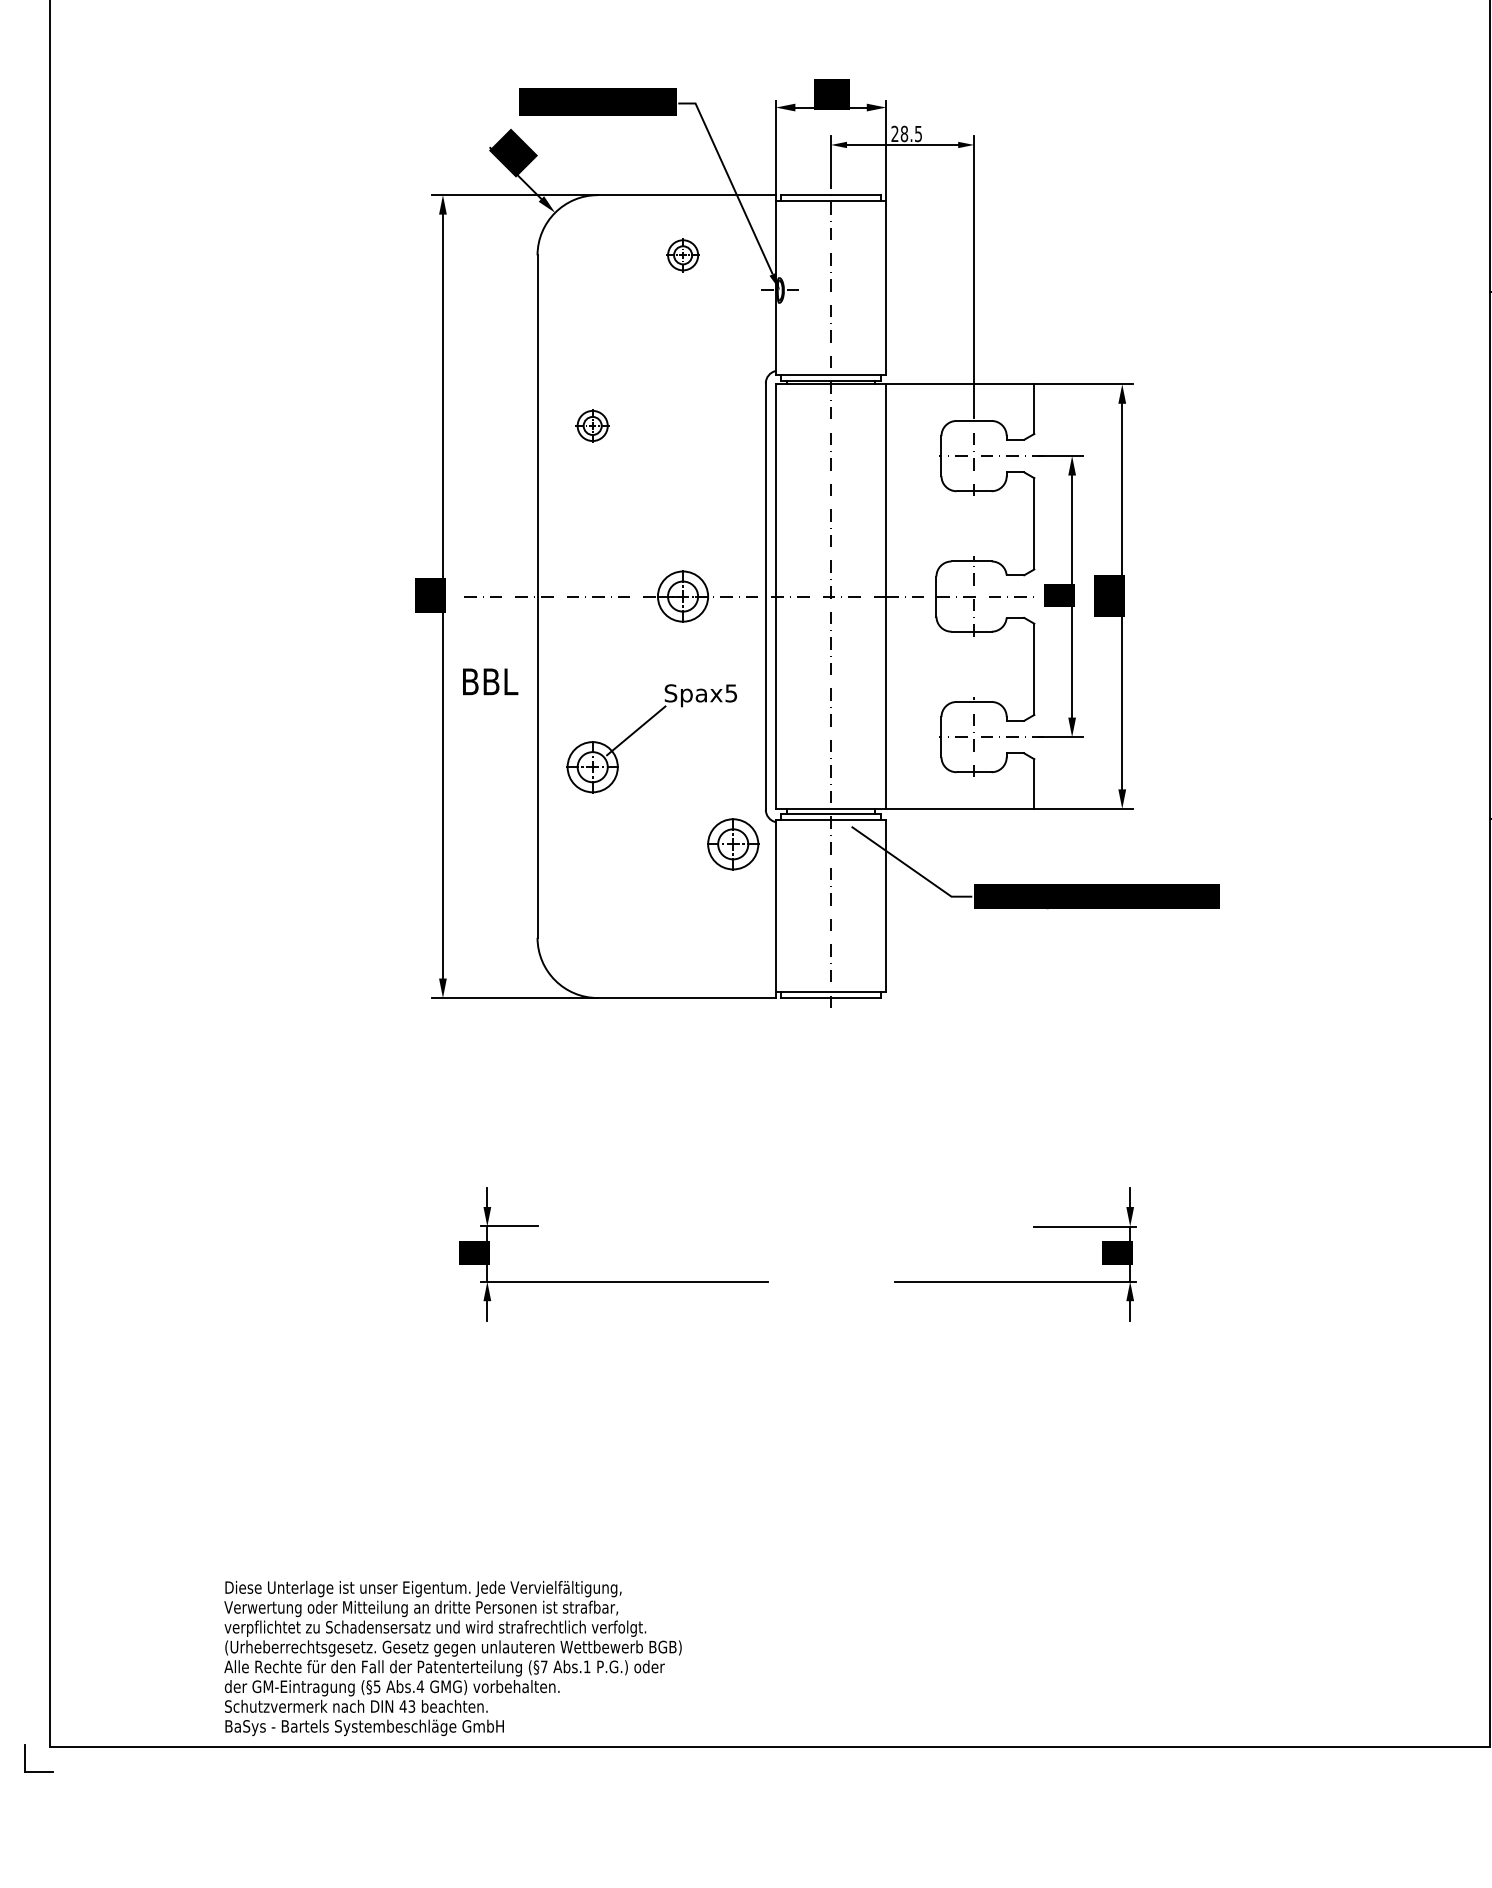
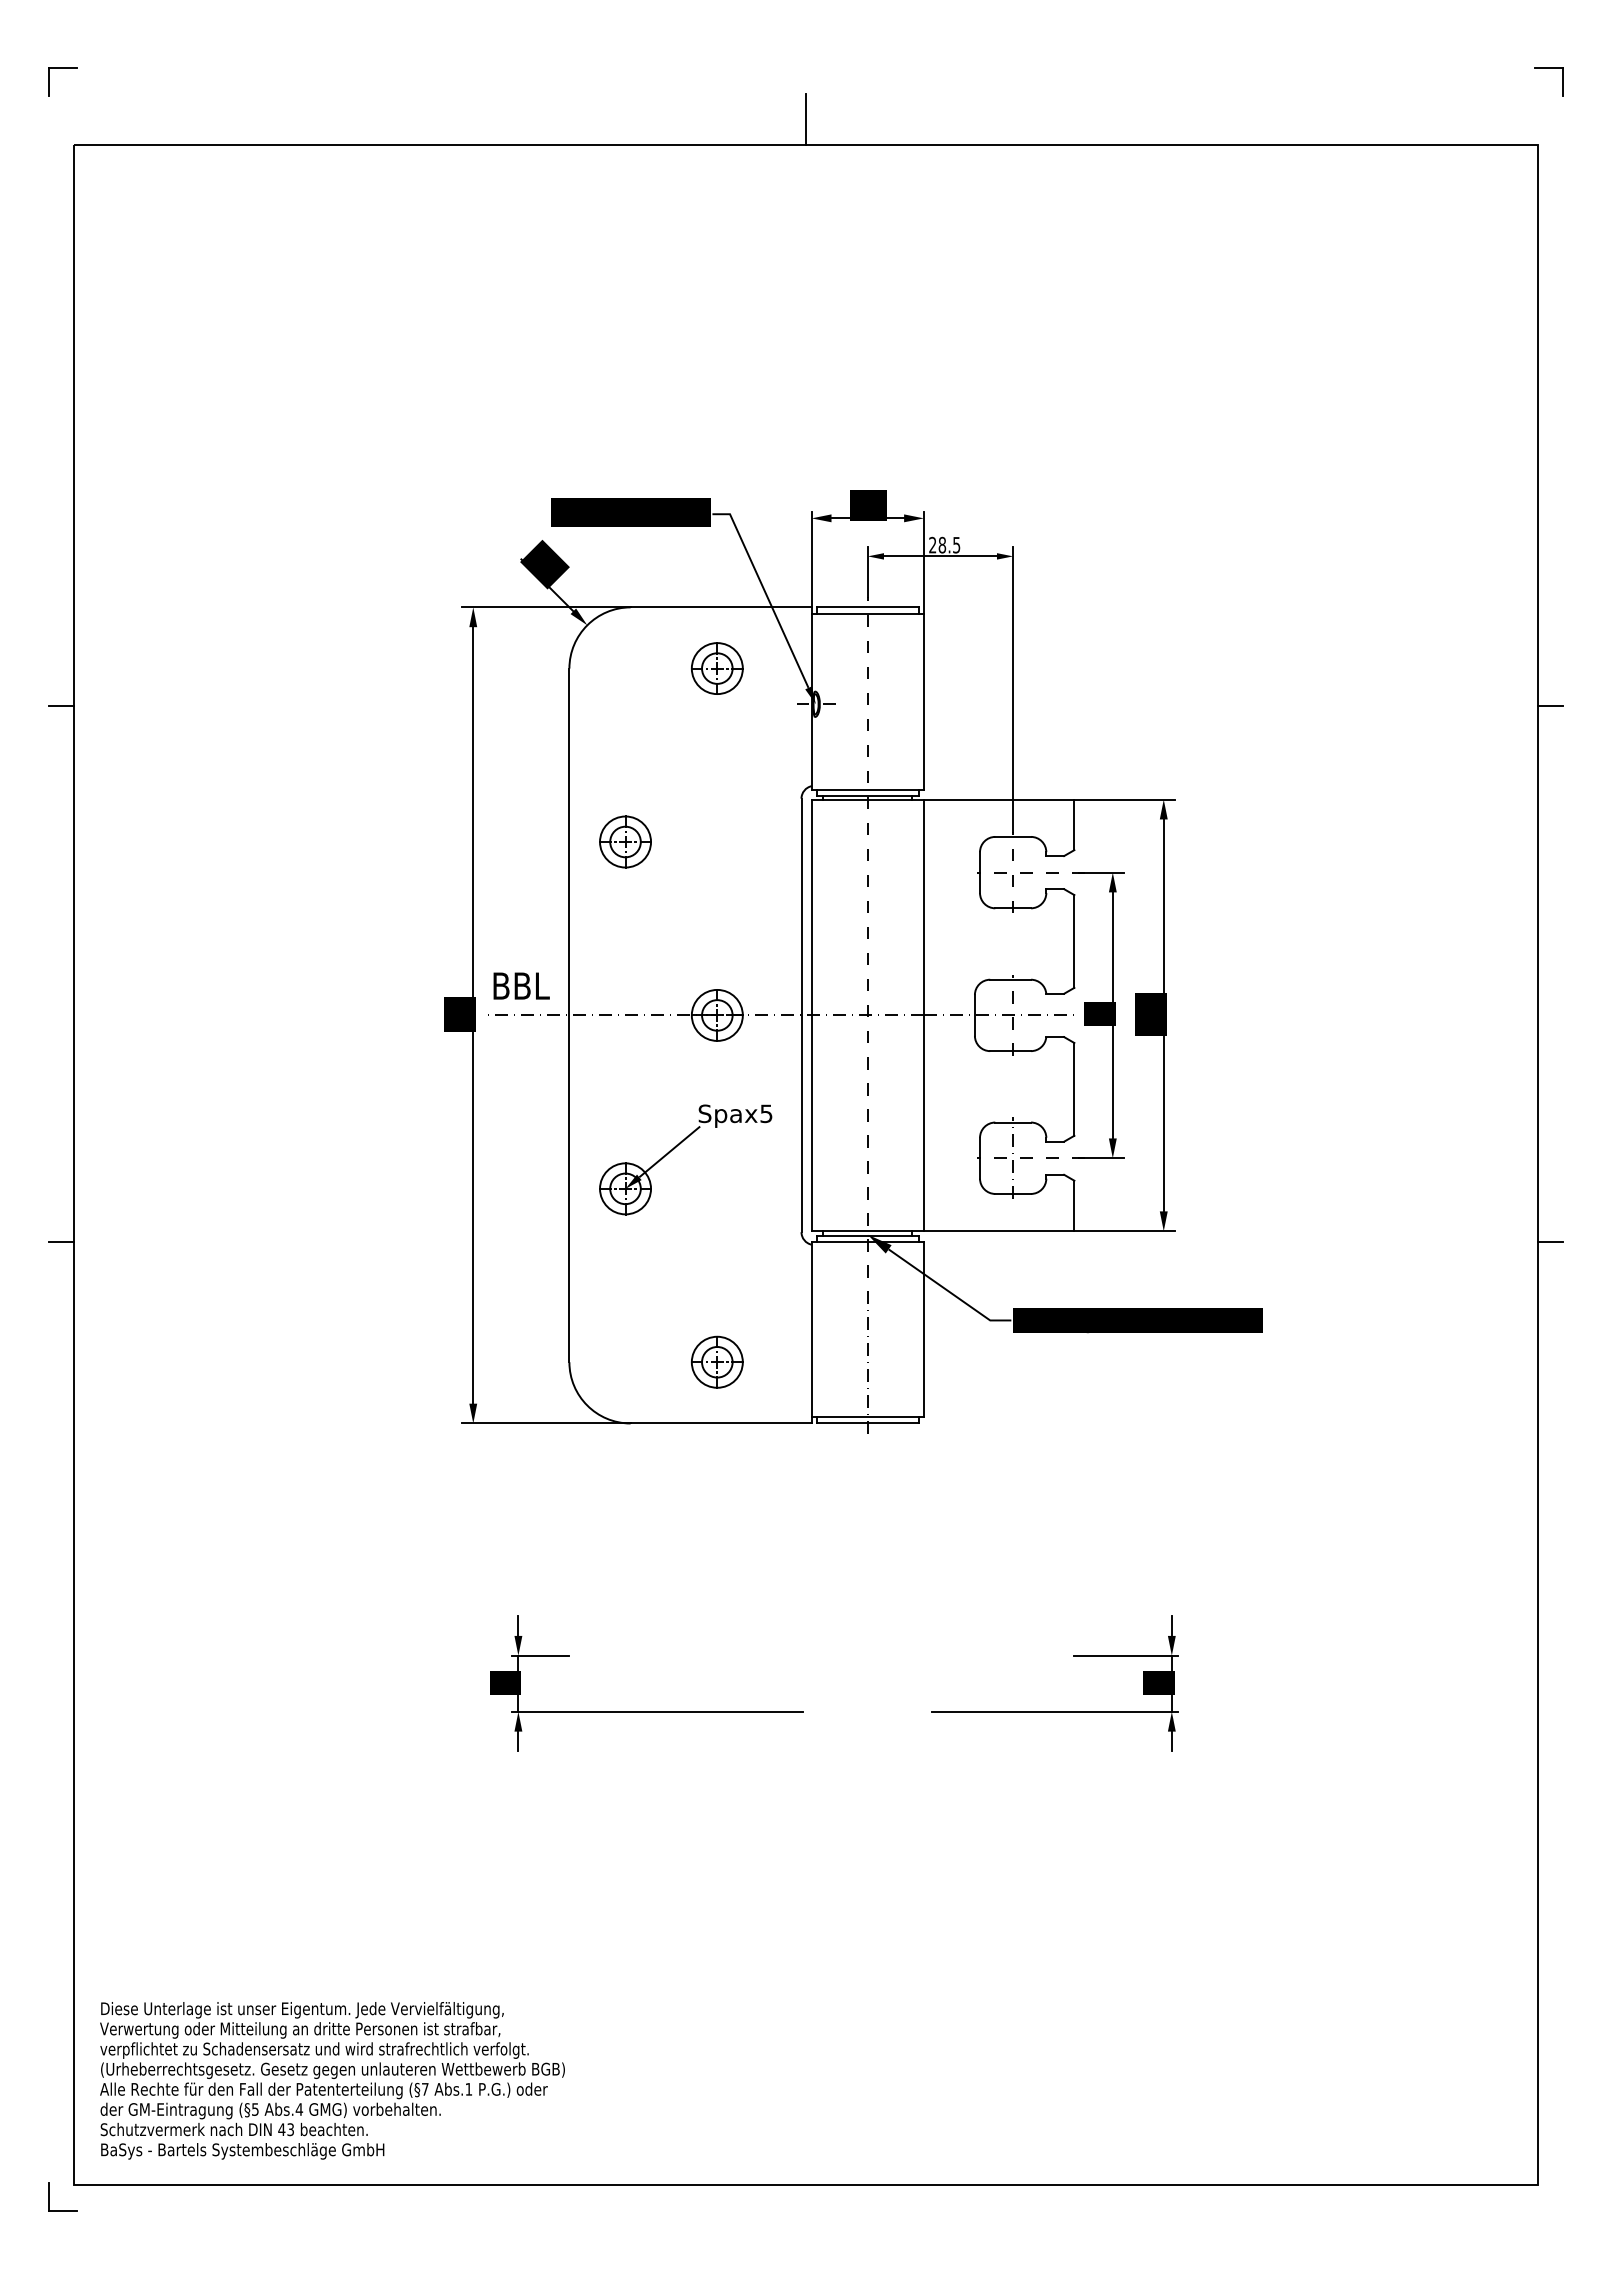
part: (683, 255) -> (717, 668), size x1.67
line: (37, 291) -> (61, 705), added
part: (592, 425) -> (625, 841), size x1.67
text: (490, 681) -> (521, 985), moved
fill: (600, 759) -> (633, 1181), added
line: (37, 818) -> (61, 1241), added
fill: (842, 820) -> (879, 1243), added
part: (733, 843) -> (717, 1361), moved
text: (453, 1658) -> (332, 2080), moved

